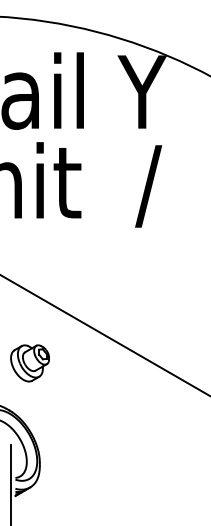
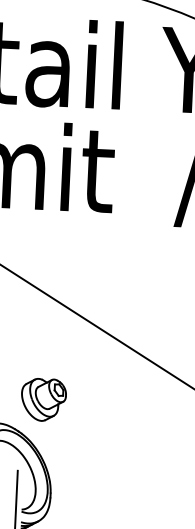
part: (29, 363) -> (43, 400), moved

